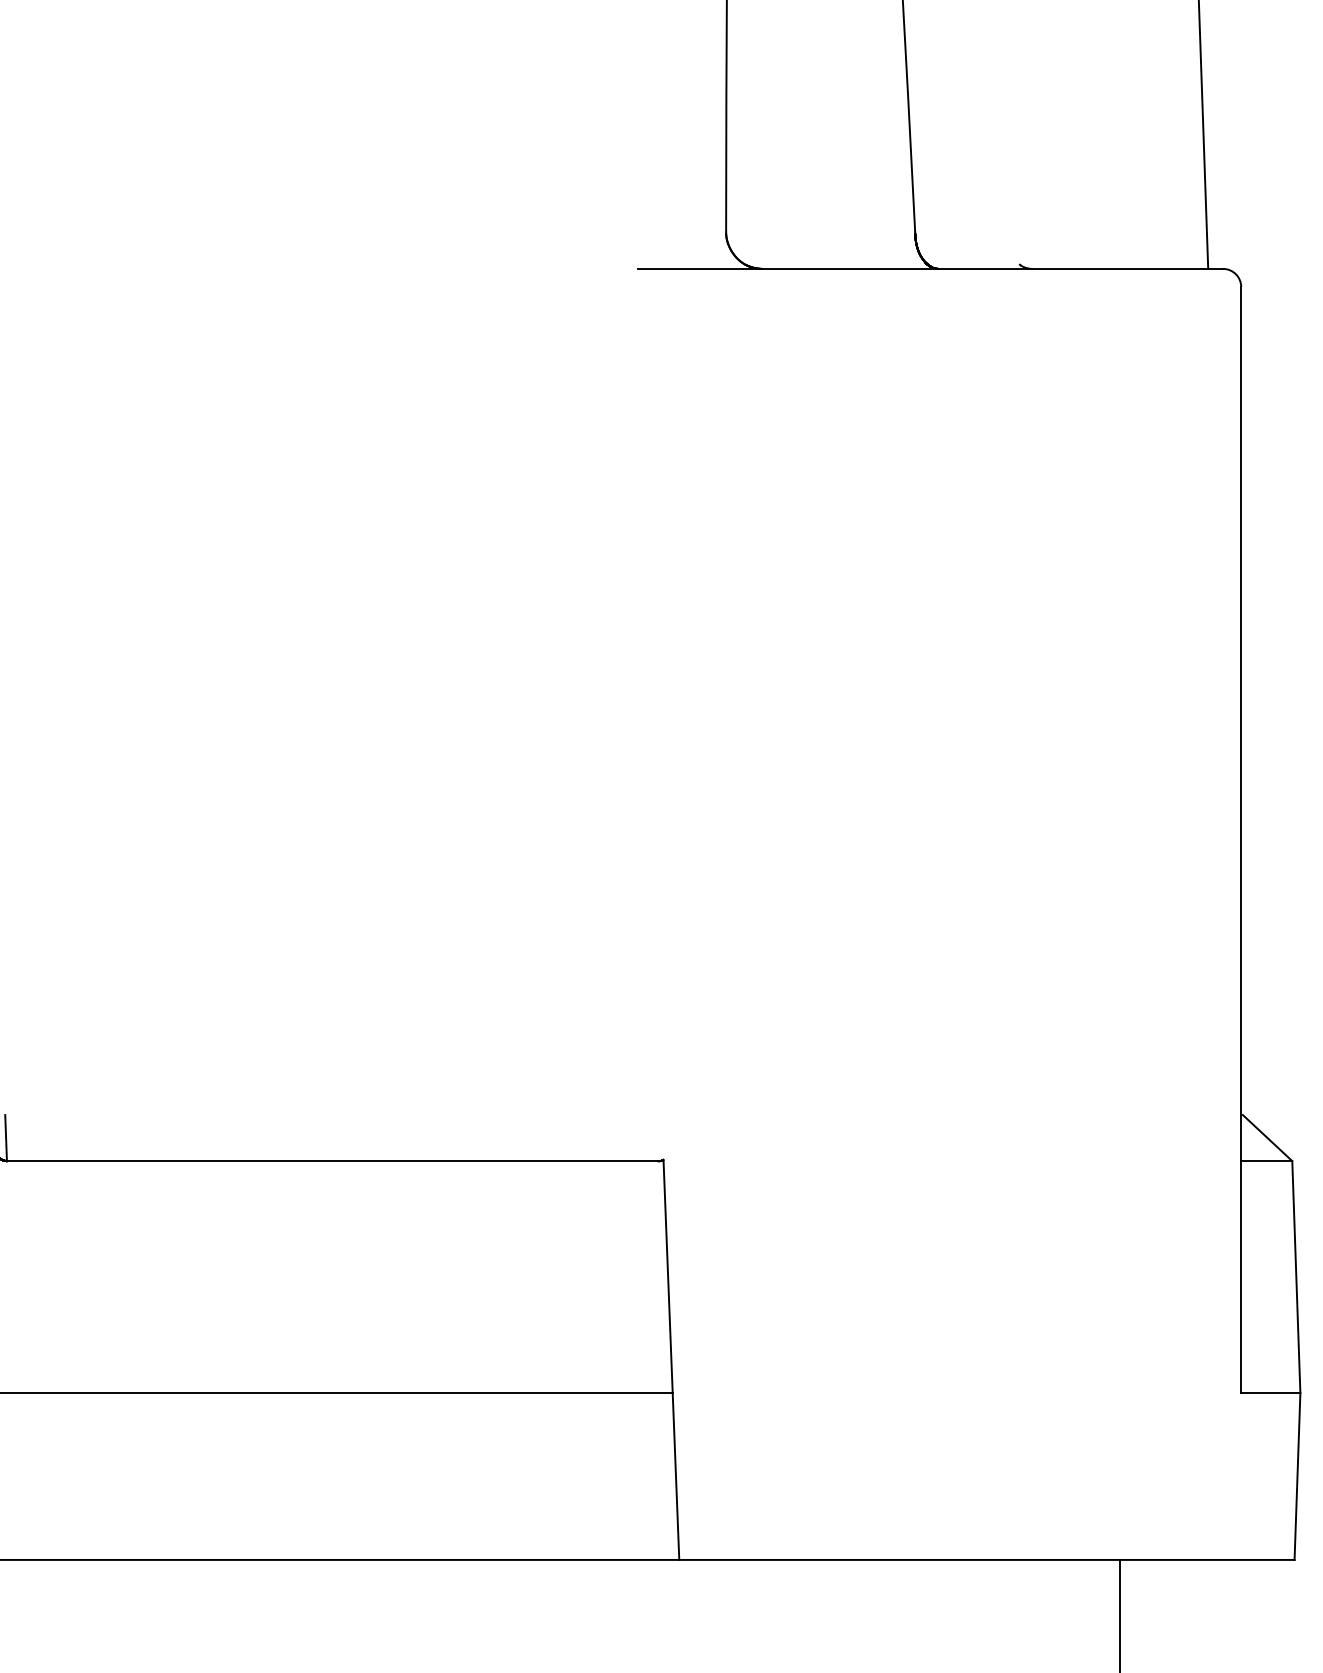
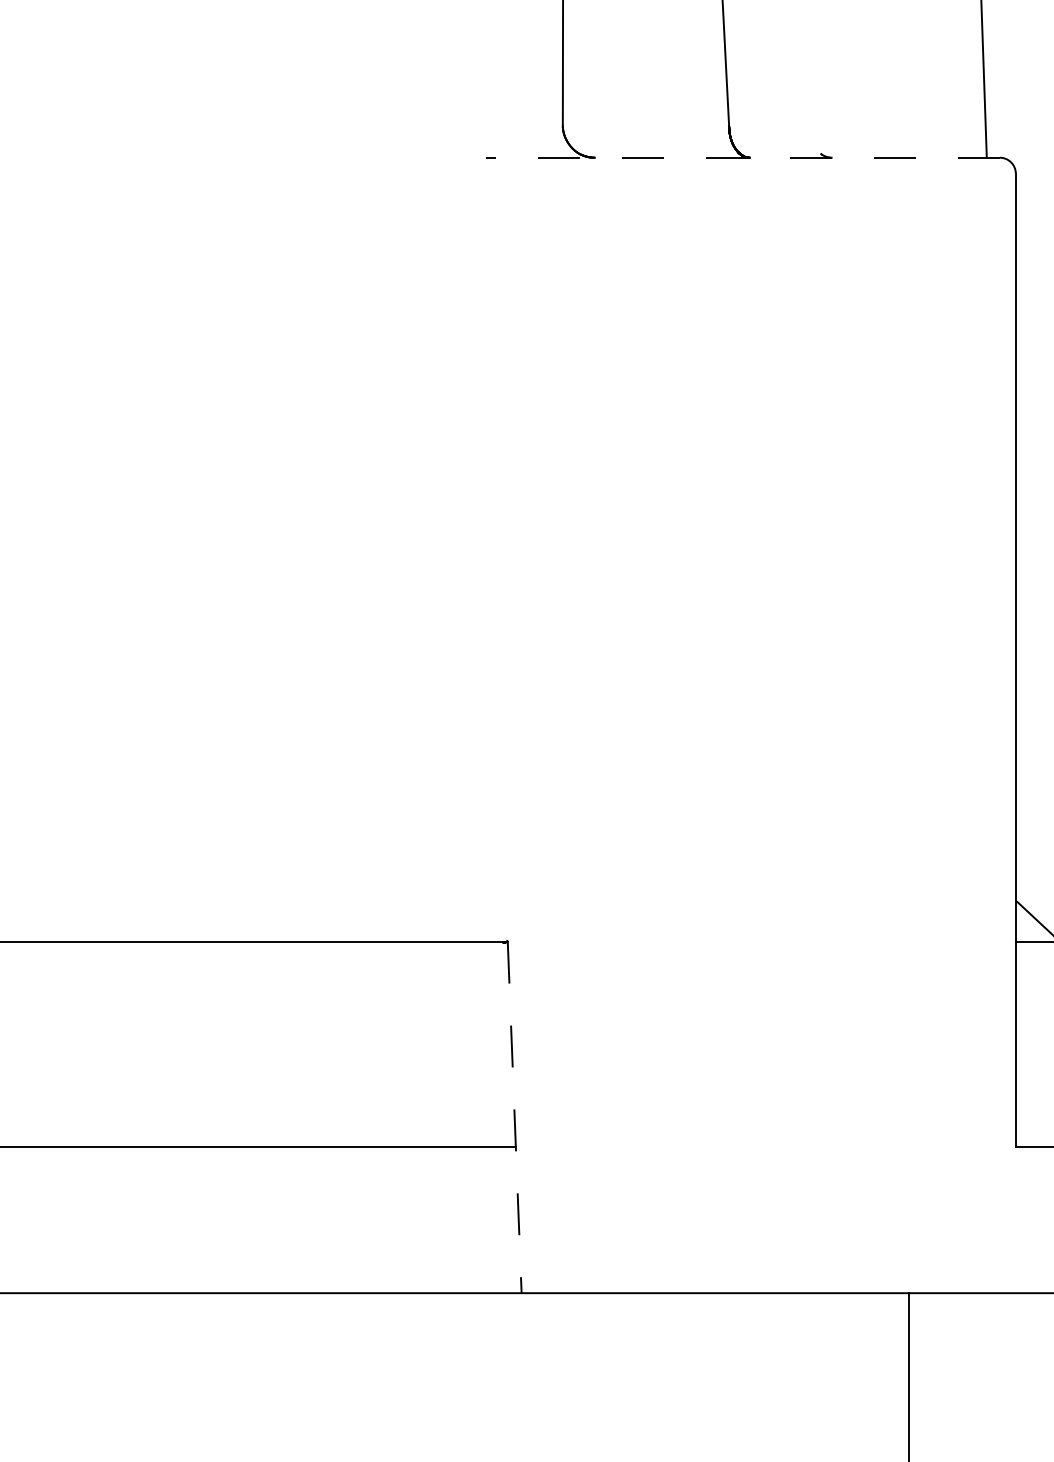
line: (930, 268) -> (742, 157), solid -> dashed
line: (671, 1360) -> (514, 1117), solid -> dashed

